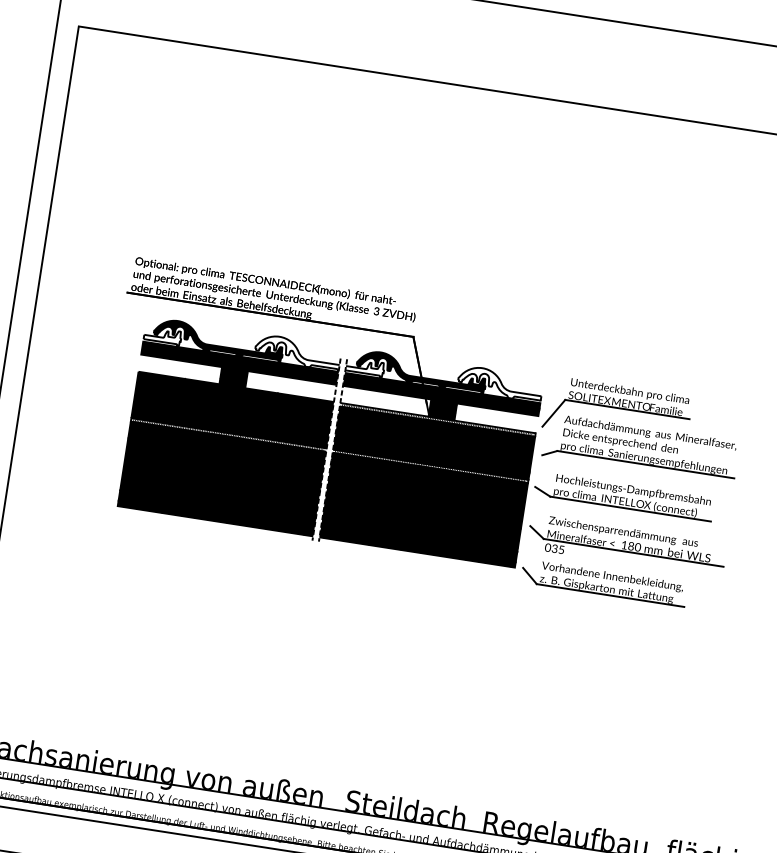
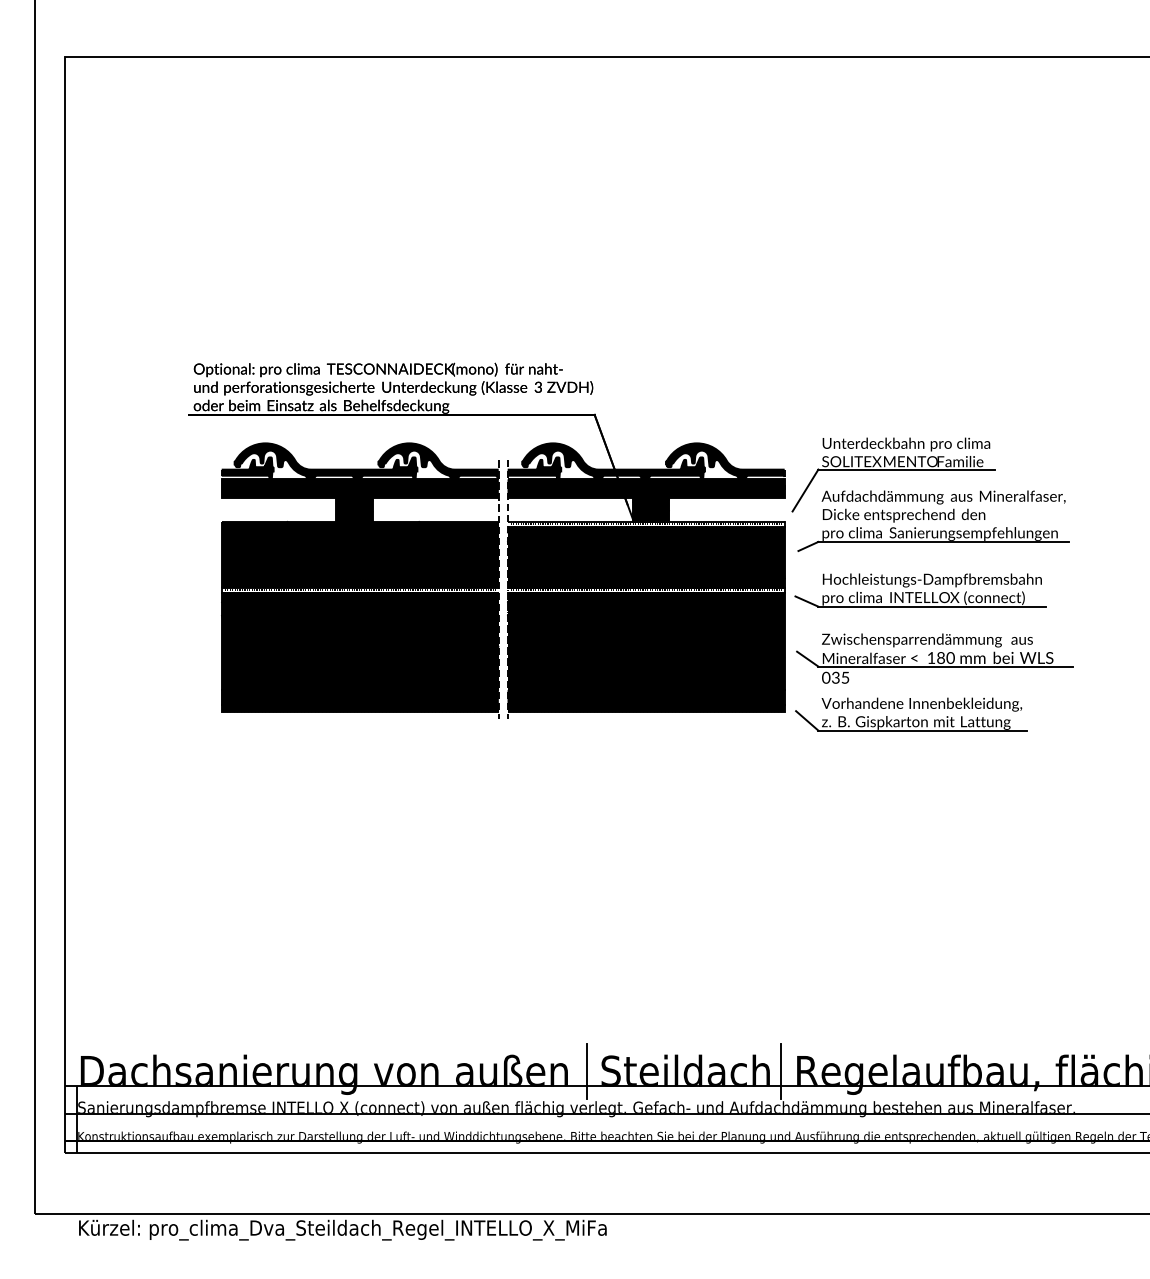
fill: (162, 336) -> (247, 468), added
fill: (298, 352) -> (438, 461), added
fill: (365, 368) -> (534, 468), added
fill: (499, 384) -> (724, 461), added
line: (336, 798) -> (586, 1070), added
line: (473, 819) -> (781, 1070), added

